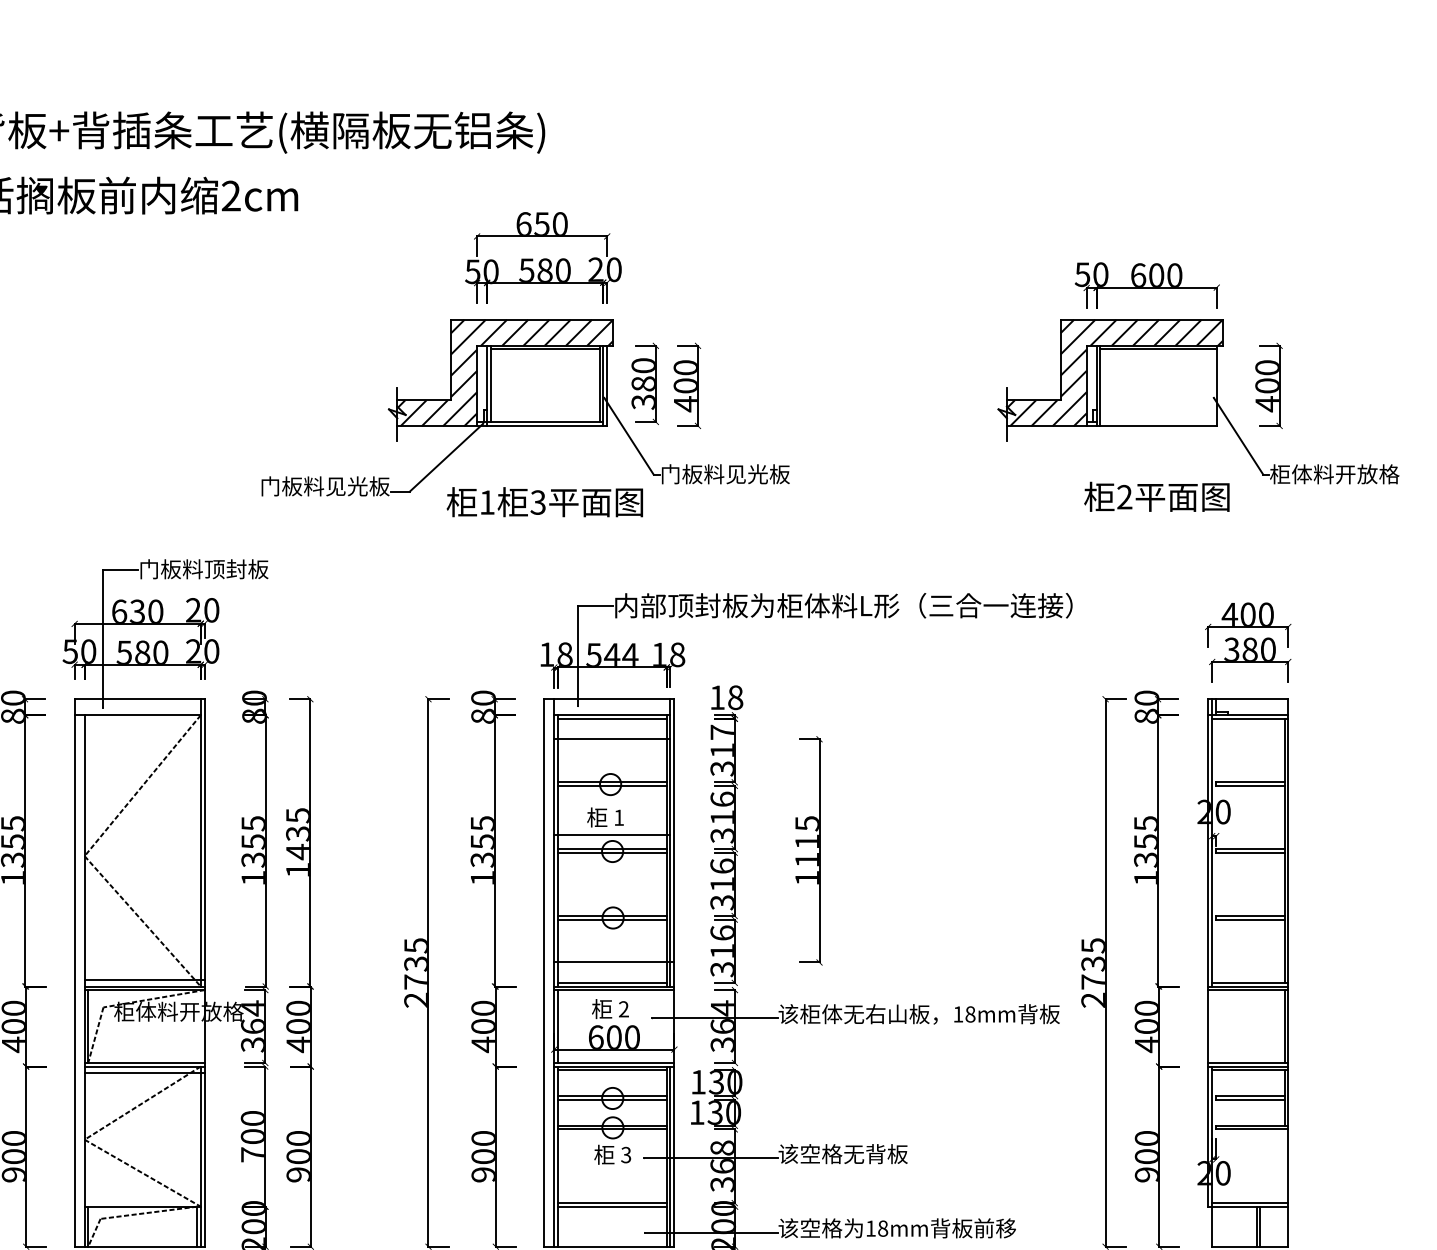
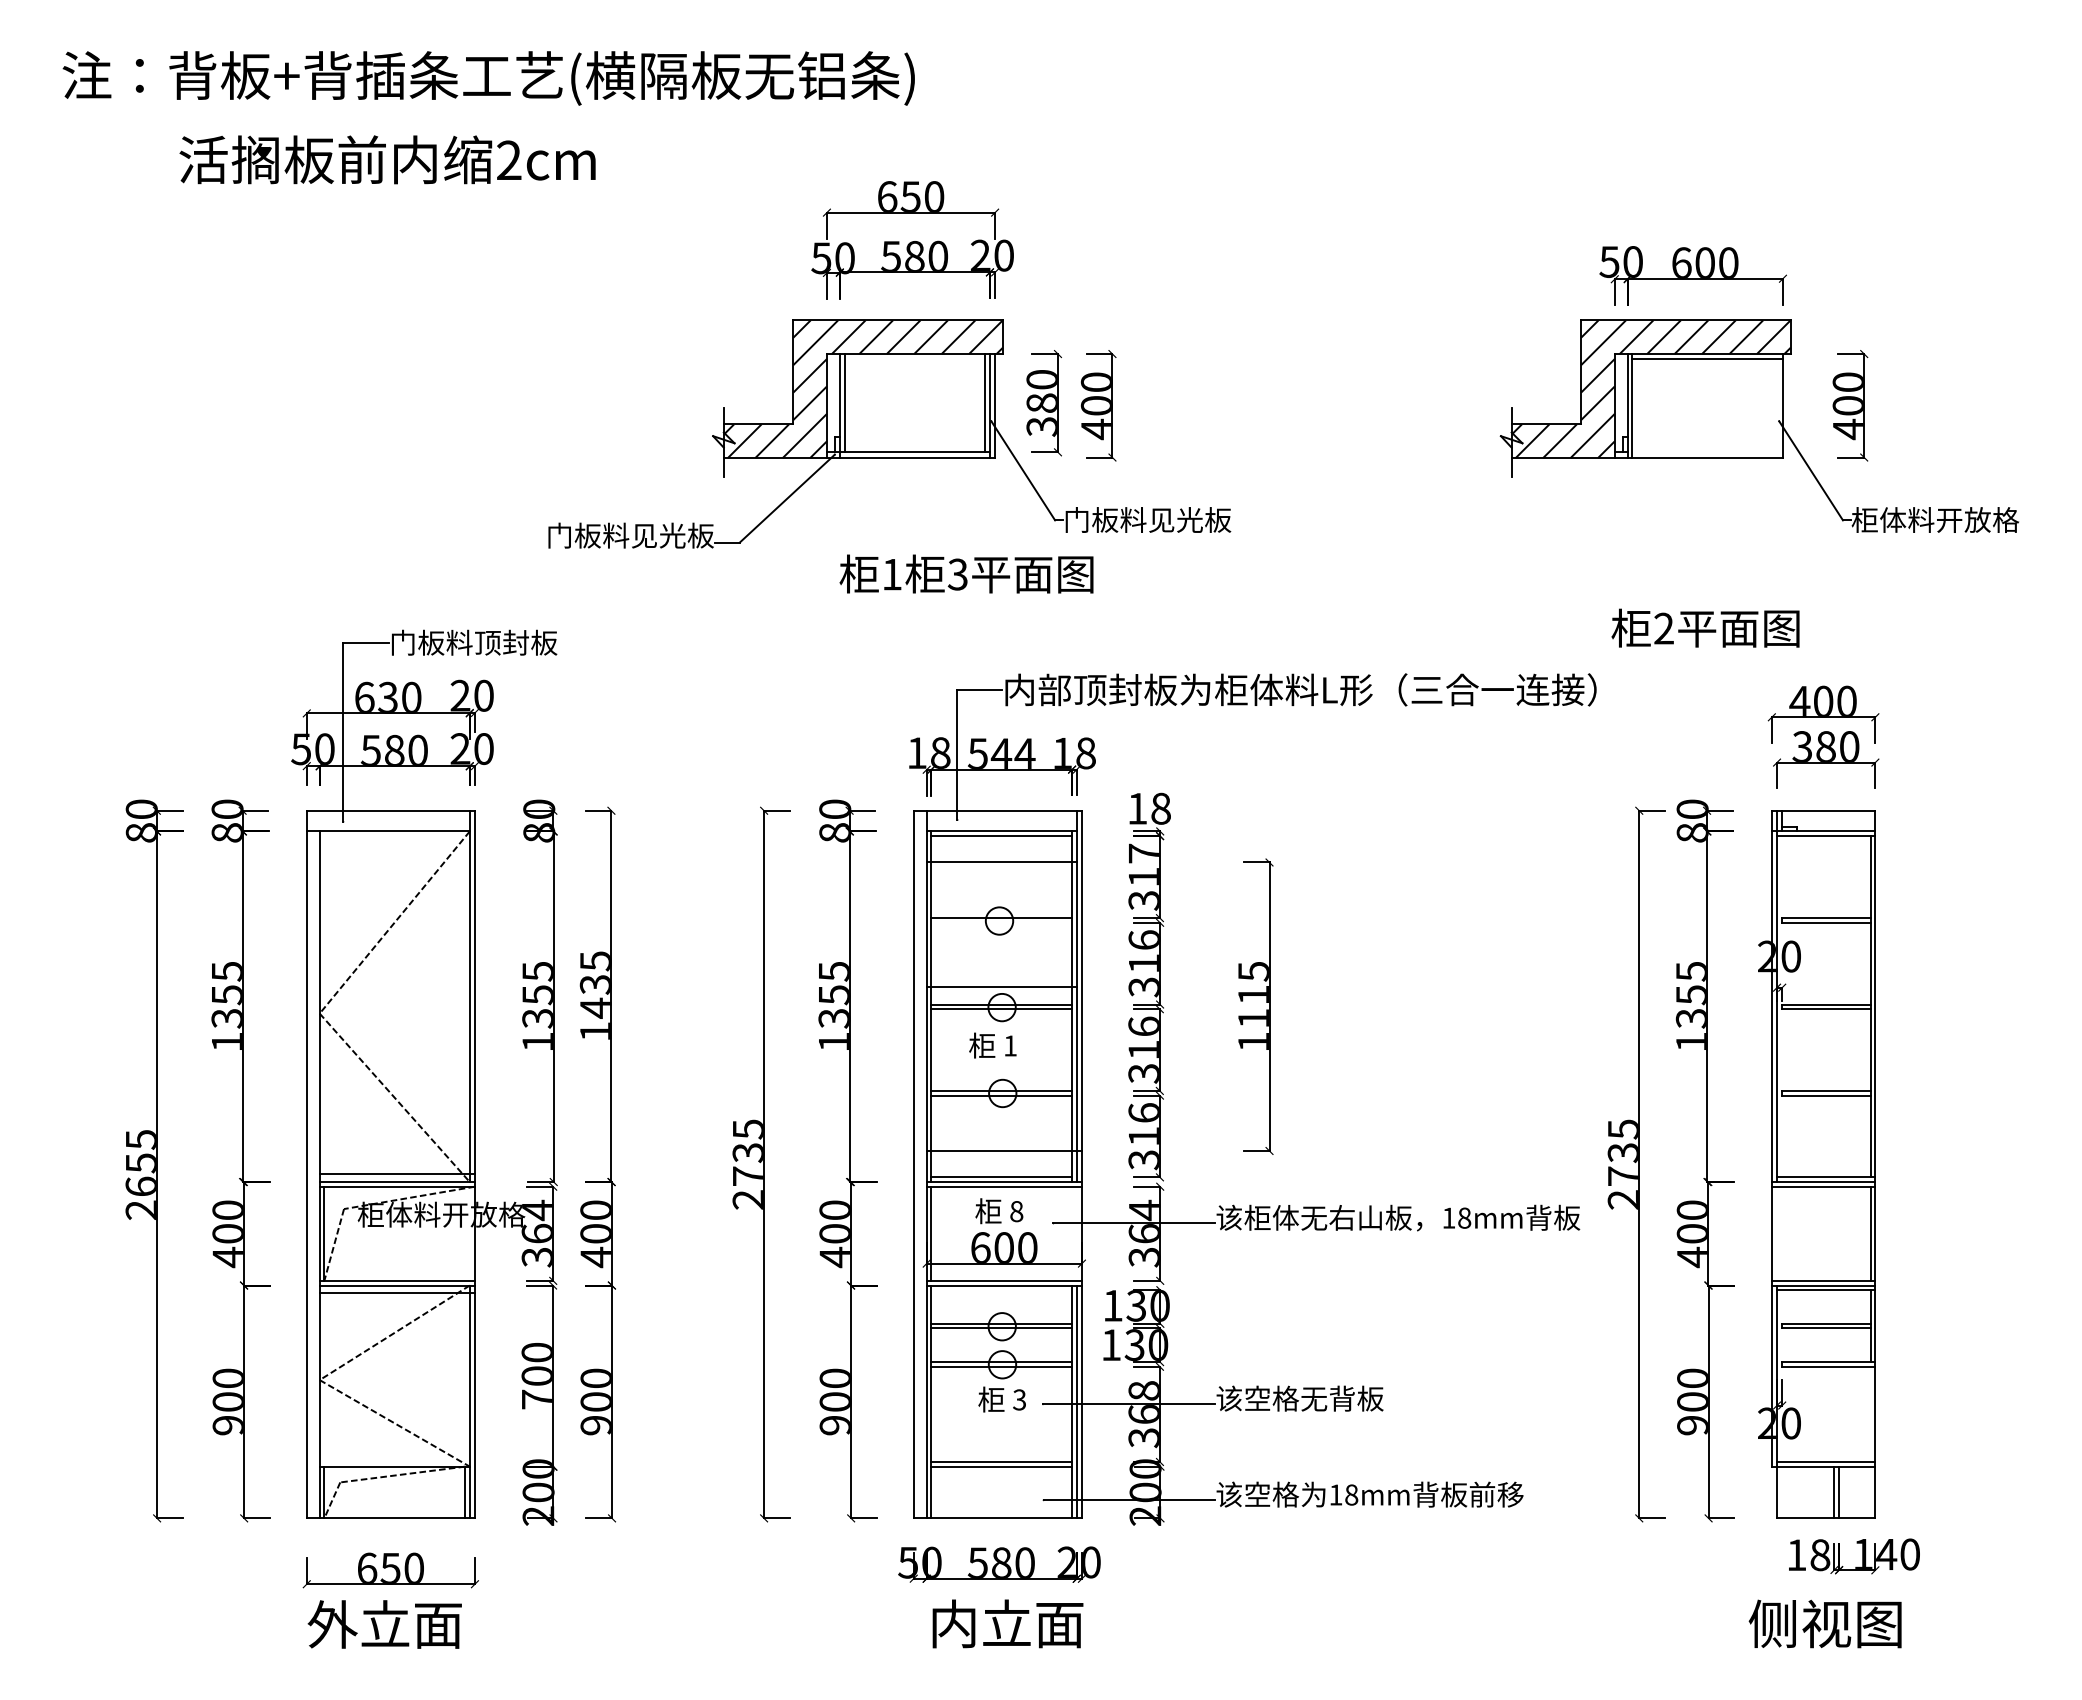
line: (544, 349) -> (914, 358), removed
text: (1156, 496) -> (1705, 627), moved
text: (544, 501) -> (966, 573), moved
line: (612, 785) -> (1001, 922), removed
text: (605, 817) -> (992, 1045), moved
text: (623, 1009) -> (1016, 1211), 2 -> 8
line: (612, 1070) -> (1001, 1290), removed

